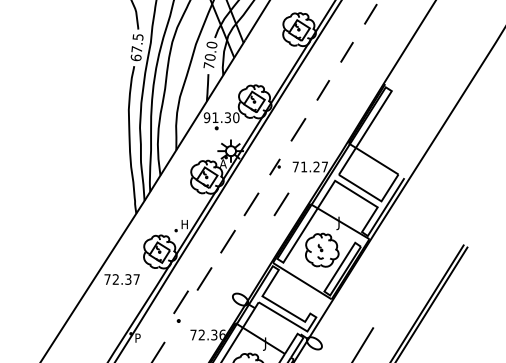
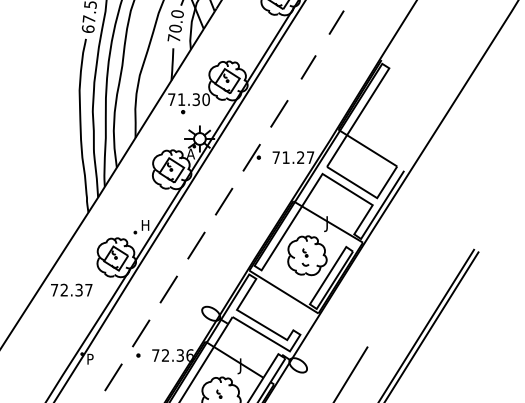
text: (206, 117) -> (171, 99), 91.30 -> 71.30
part: (274, 166) -> (251, 157), size x1.43
line: (281, 204) -> (259, 201), removed
part: (180, 306) -> (140, 338), moved

